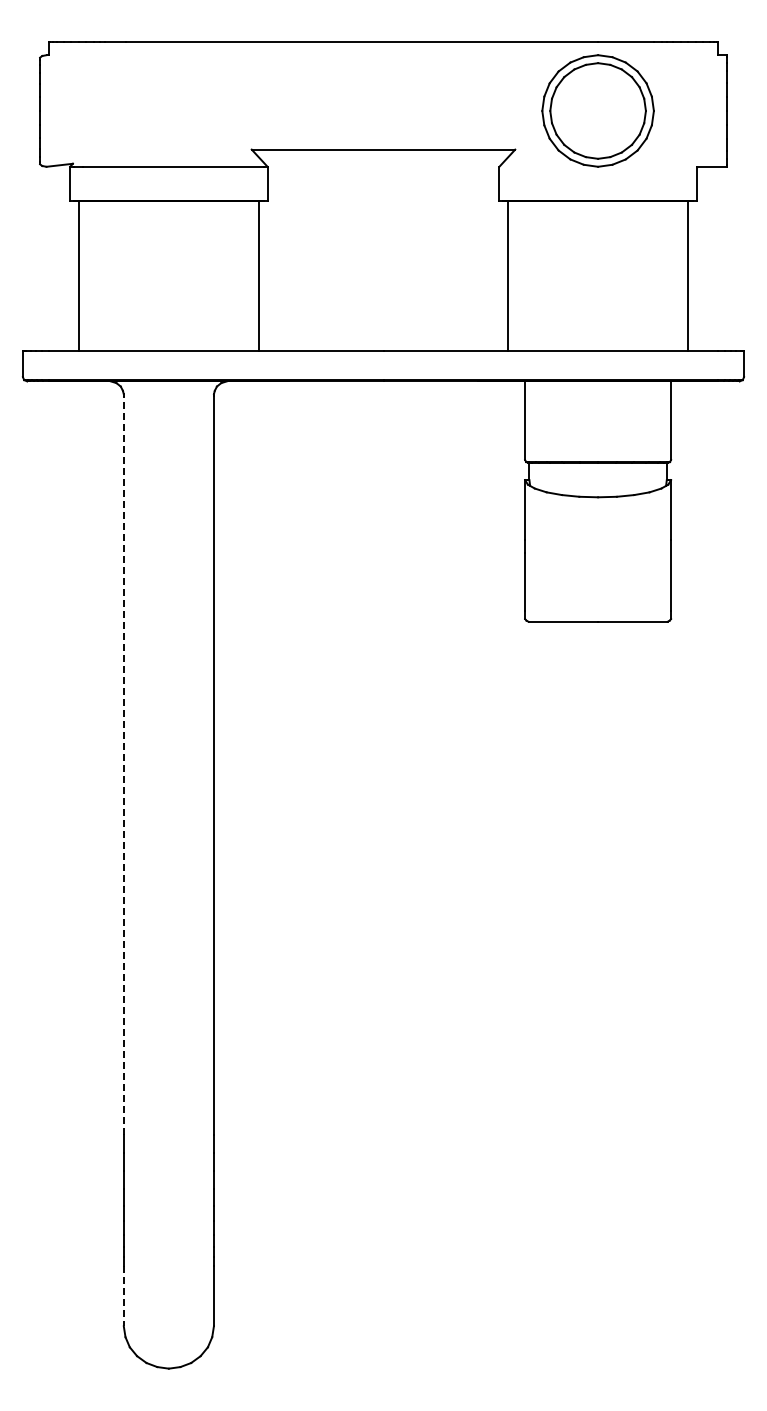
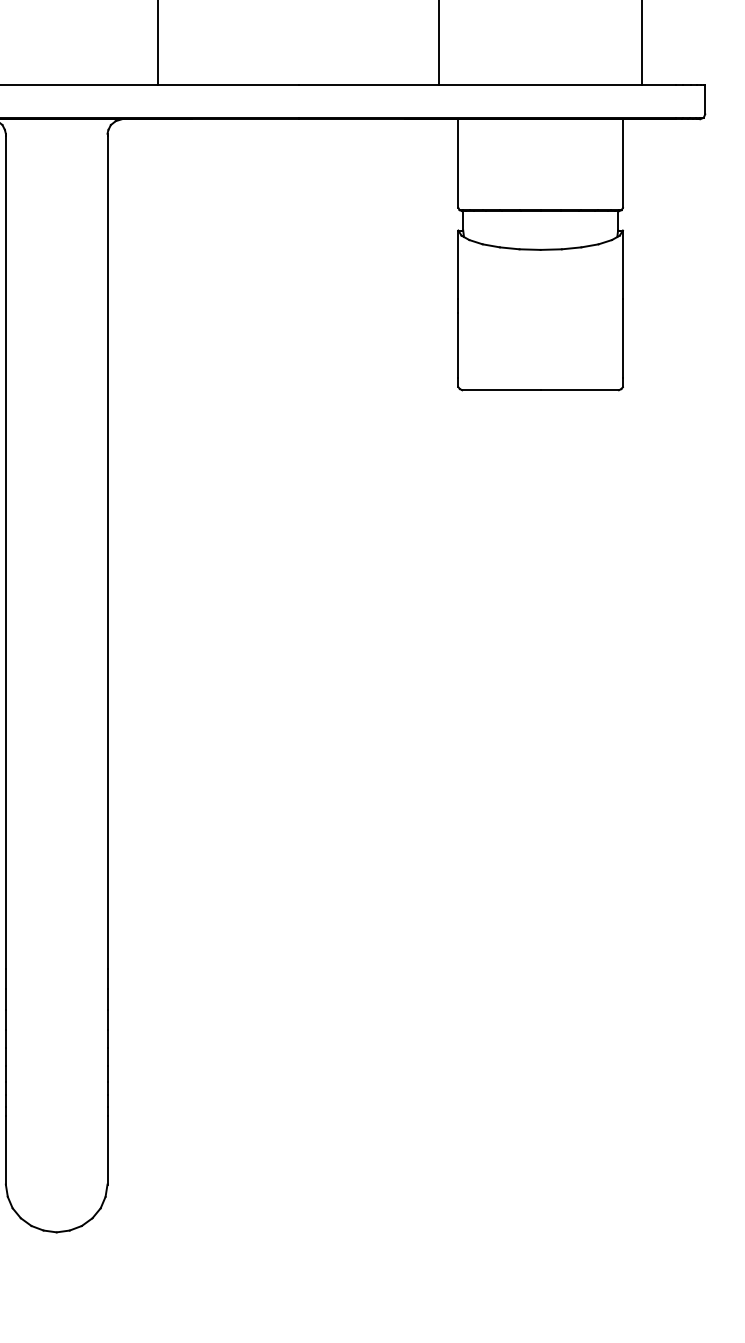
line: (123, 765) -> (5, 552), dashed -> solid
line: (123, 1296) -> (5, 1150), dashed -> solid

